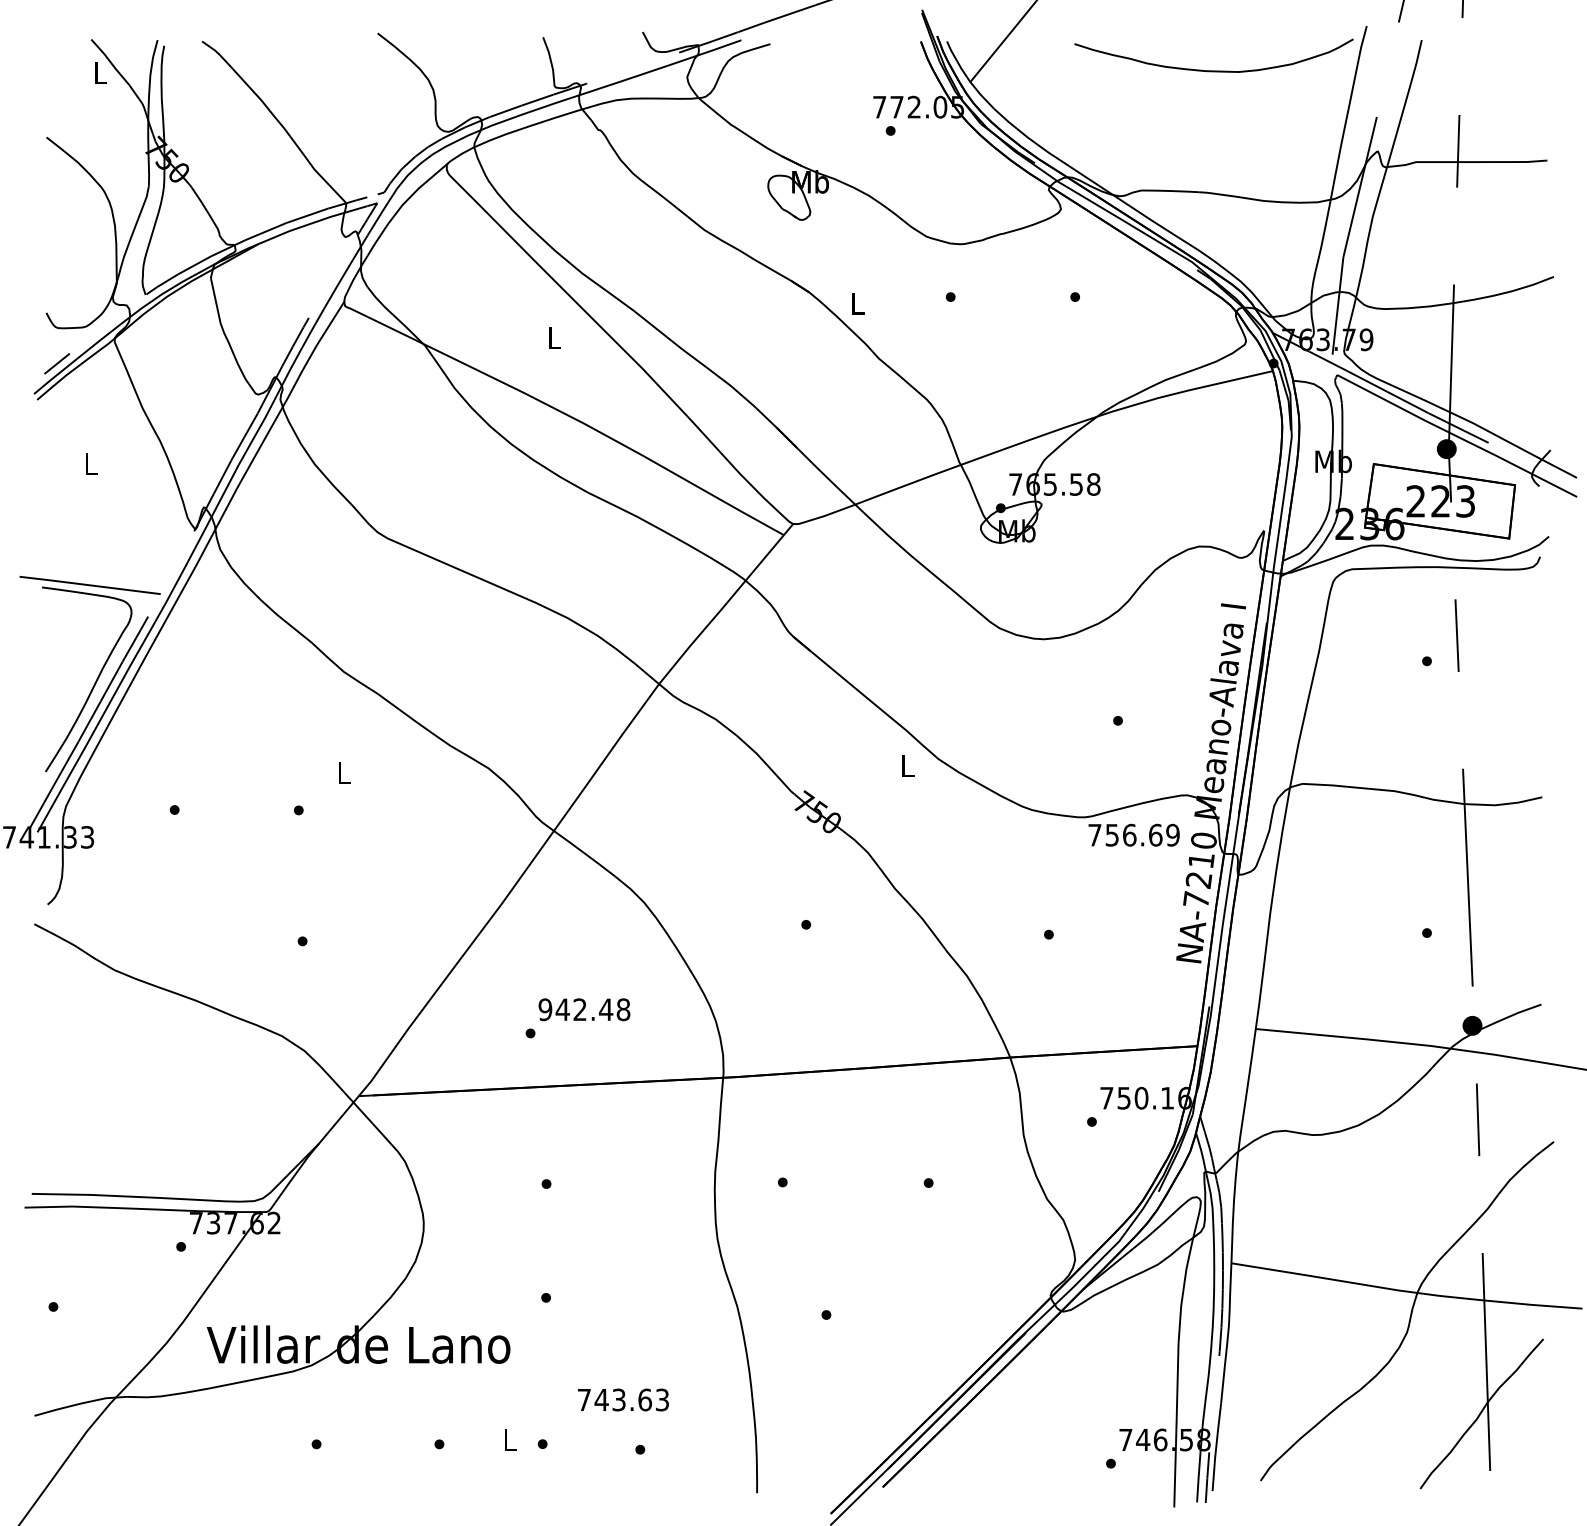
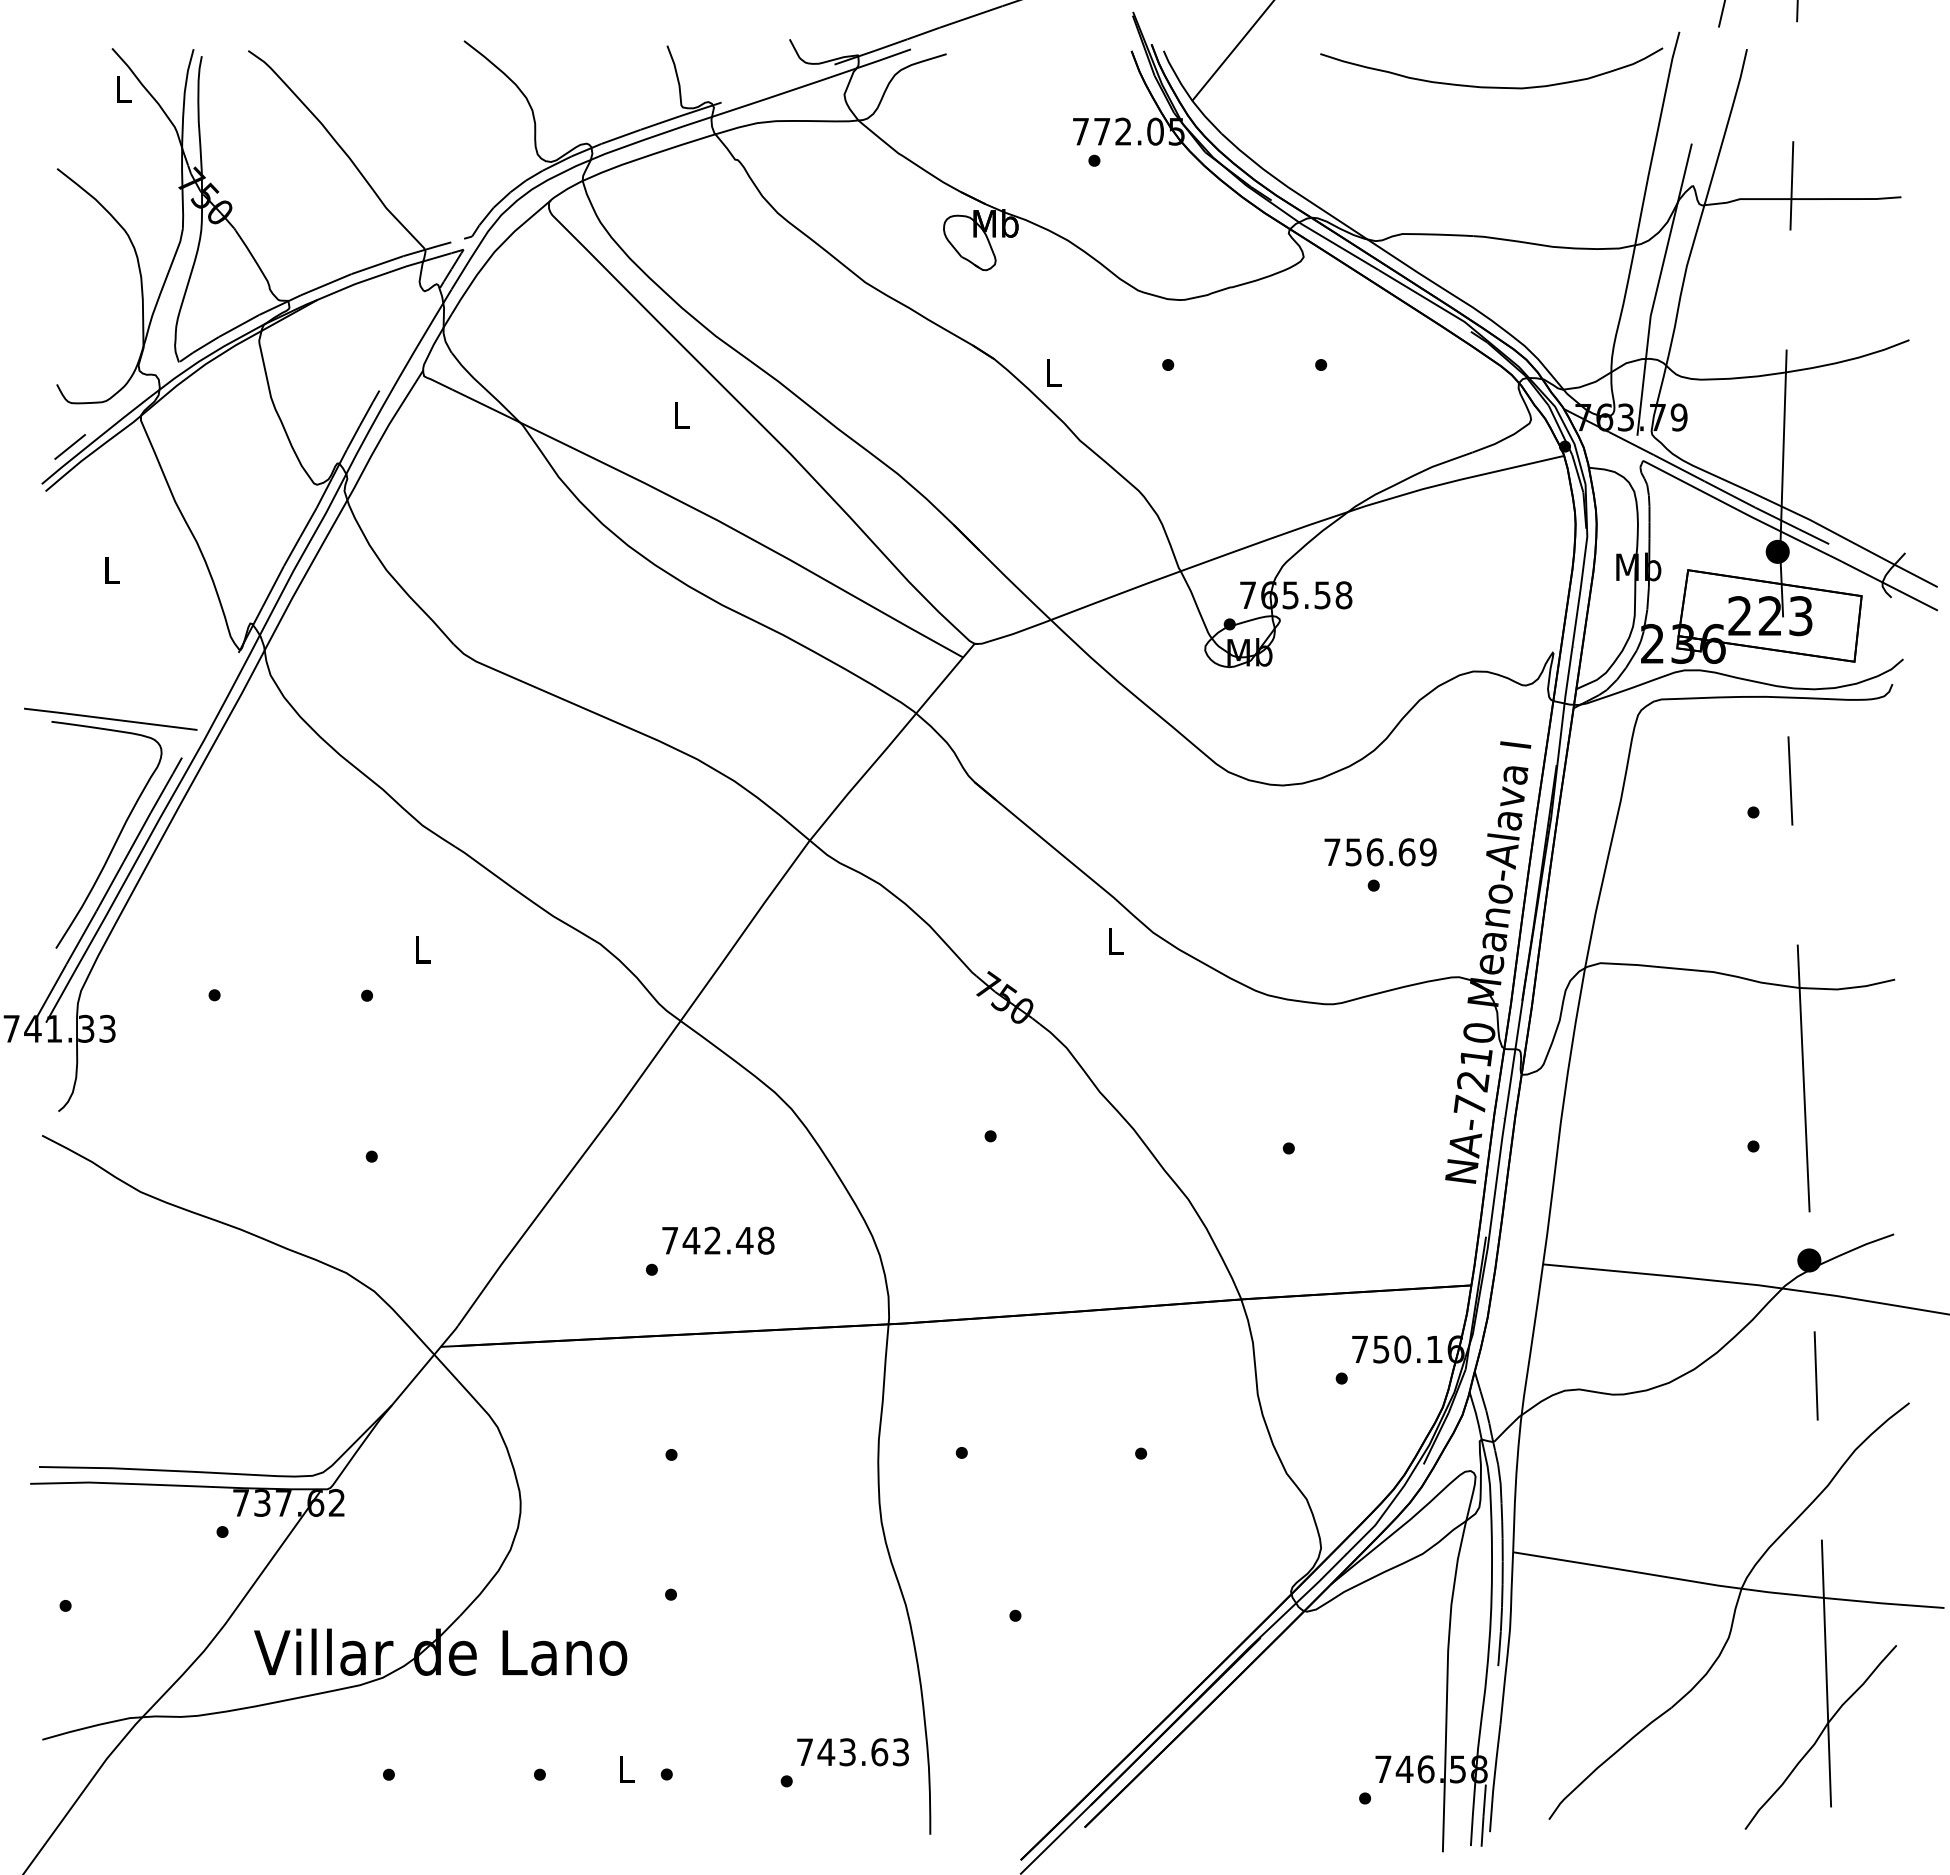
text: (1134, 835) -> (1380, 852), moved
text: (544, 1009) -> (669, 1240), 942.48 -> 742.48
text: (623, 1400) -> (852, 1752), moved

